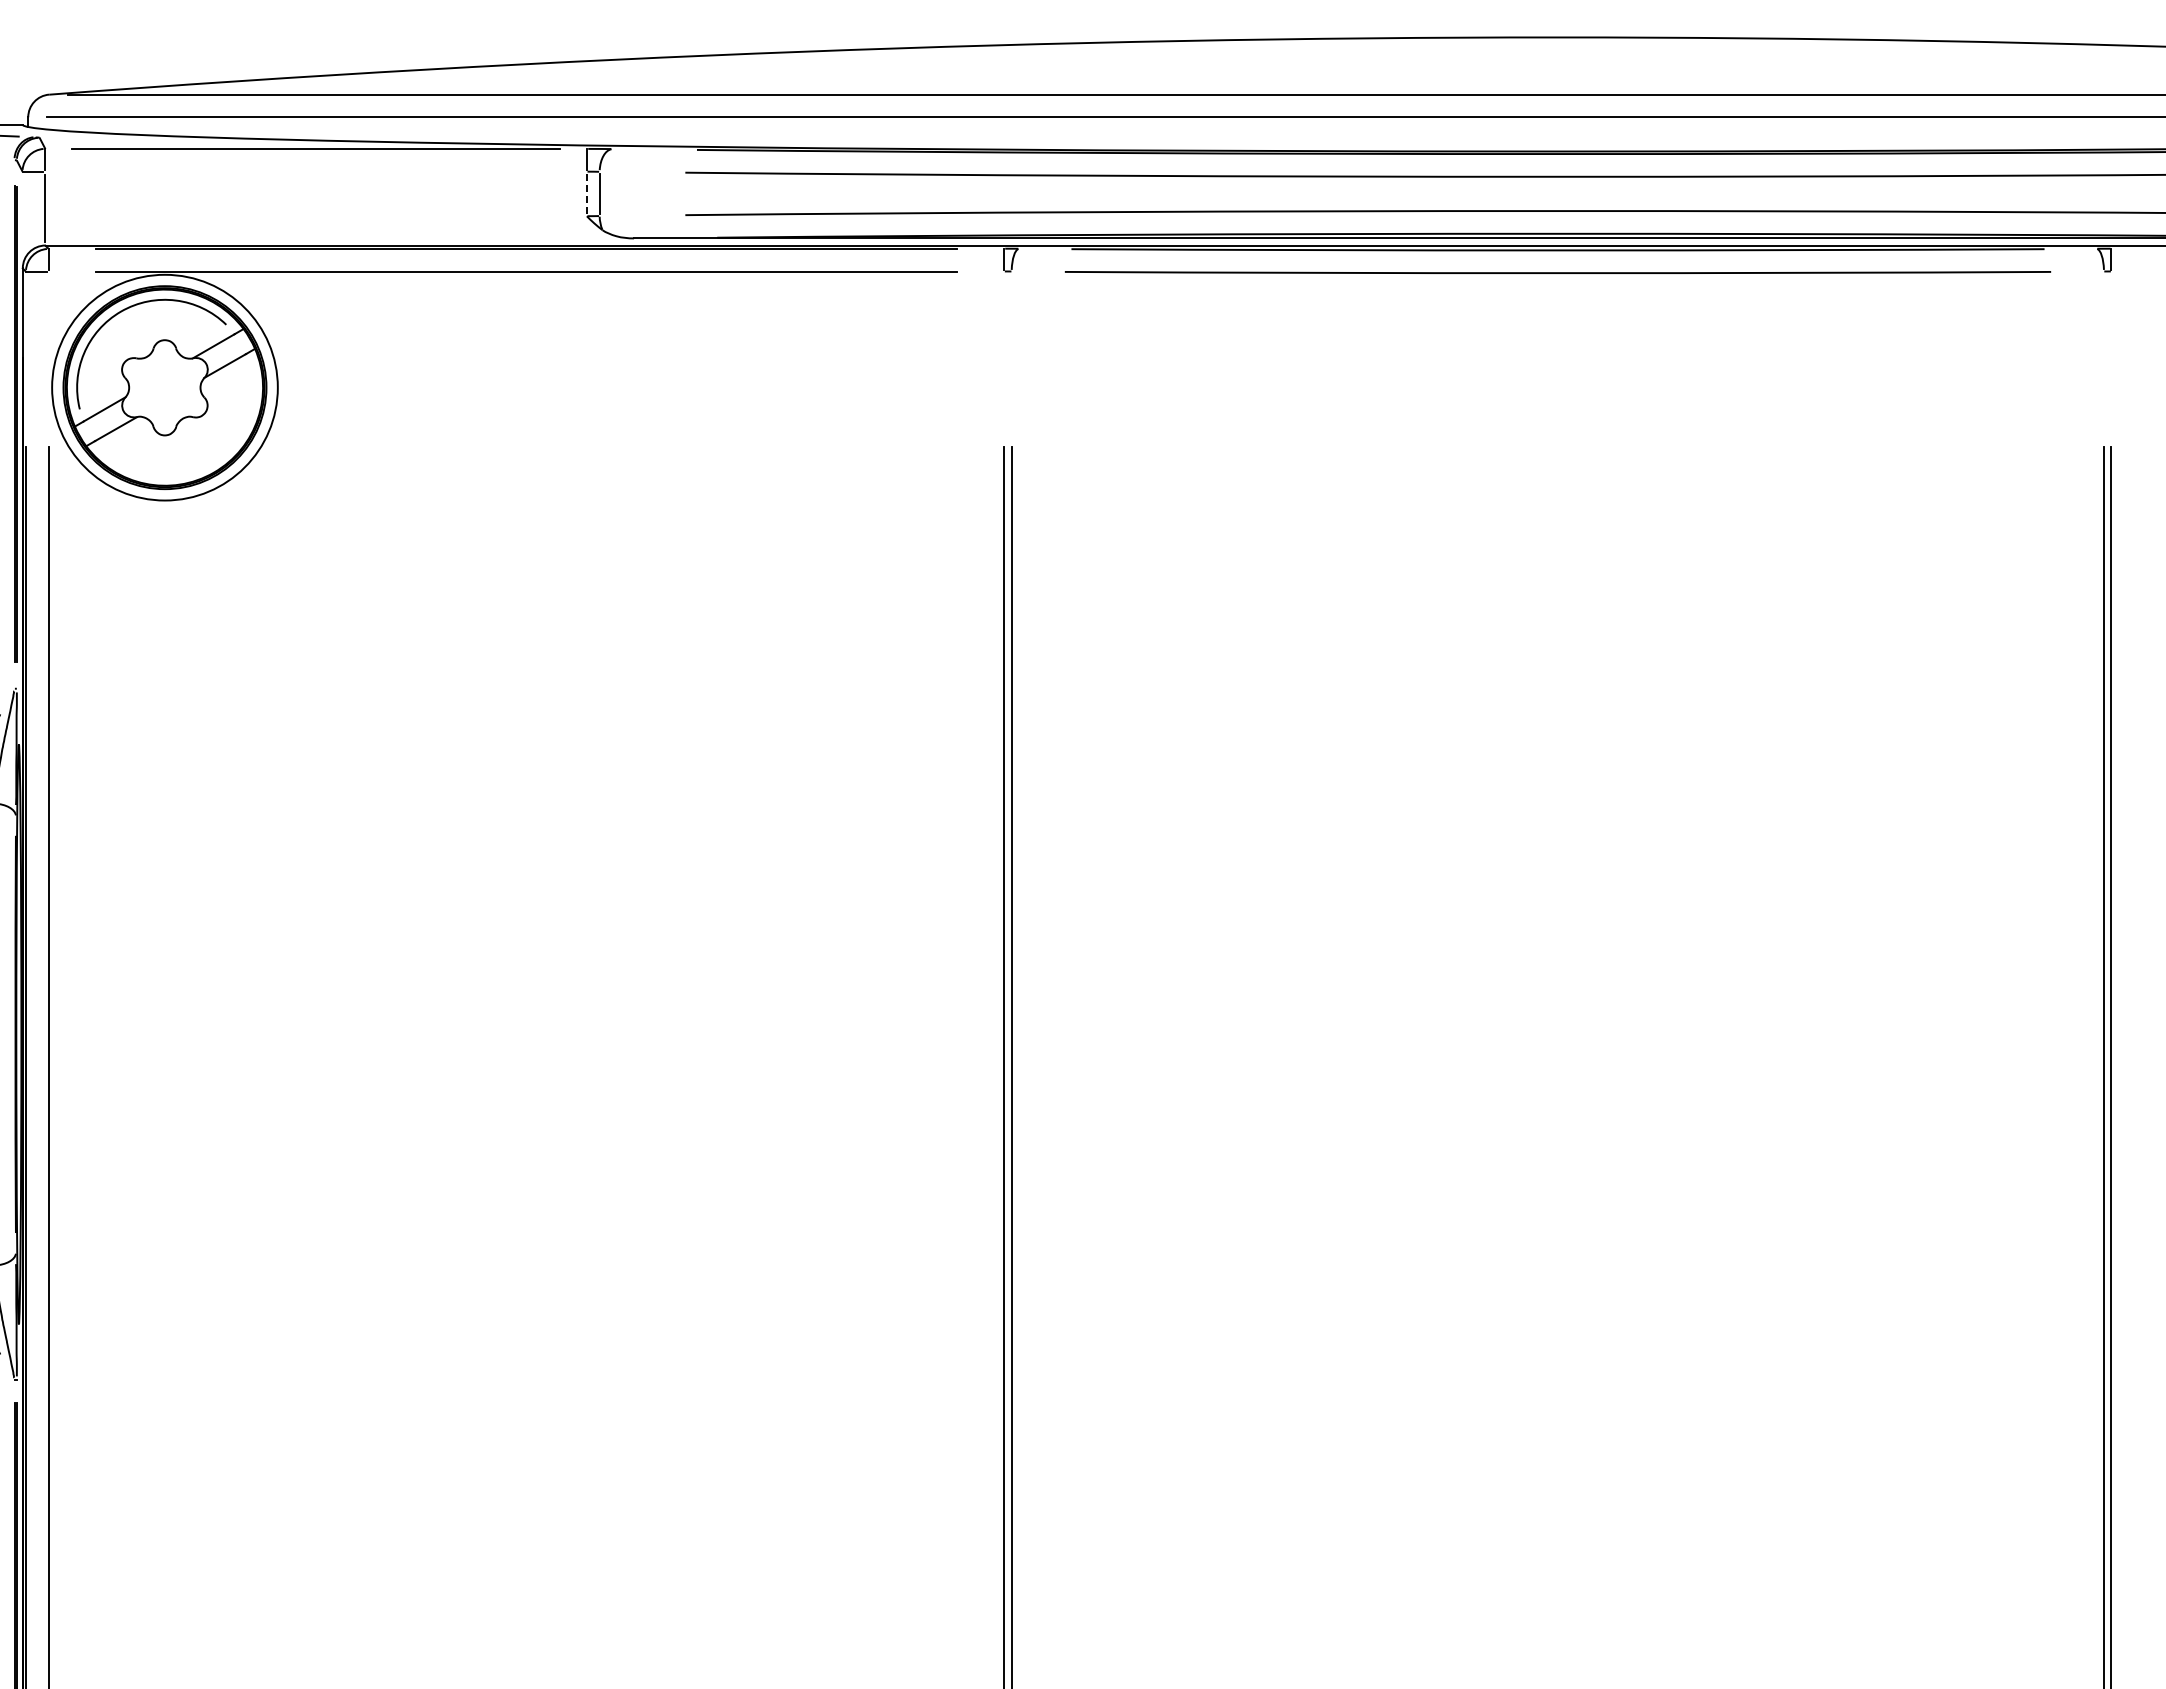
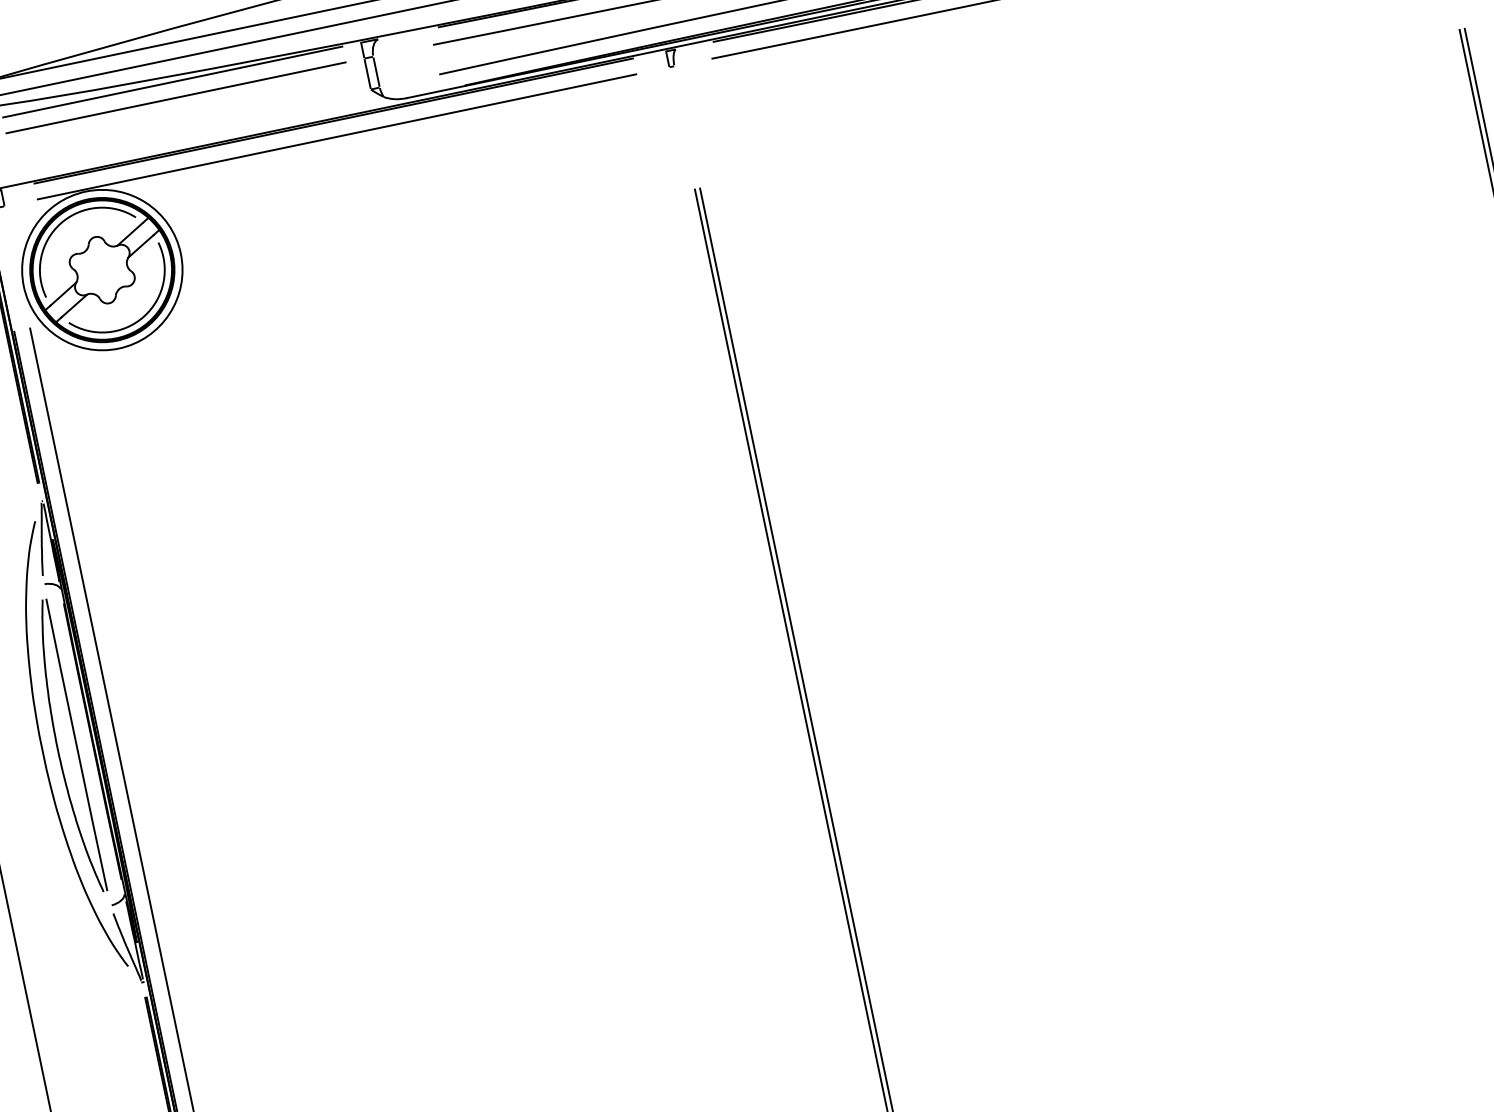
line: (315, 171) -> (175, 97), added
line: (586, 194) -> (367, 74), dashed -> solid
arc: (198, 467) -> (137, 320), added

